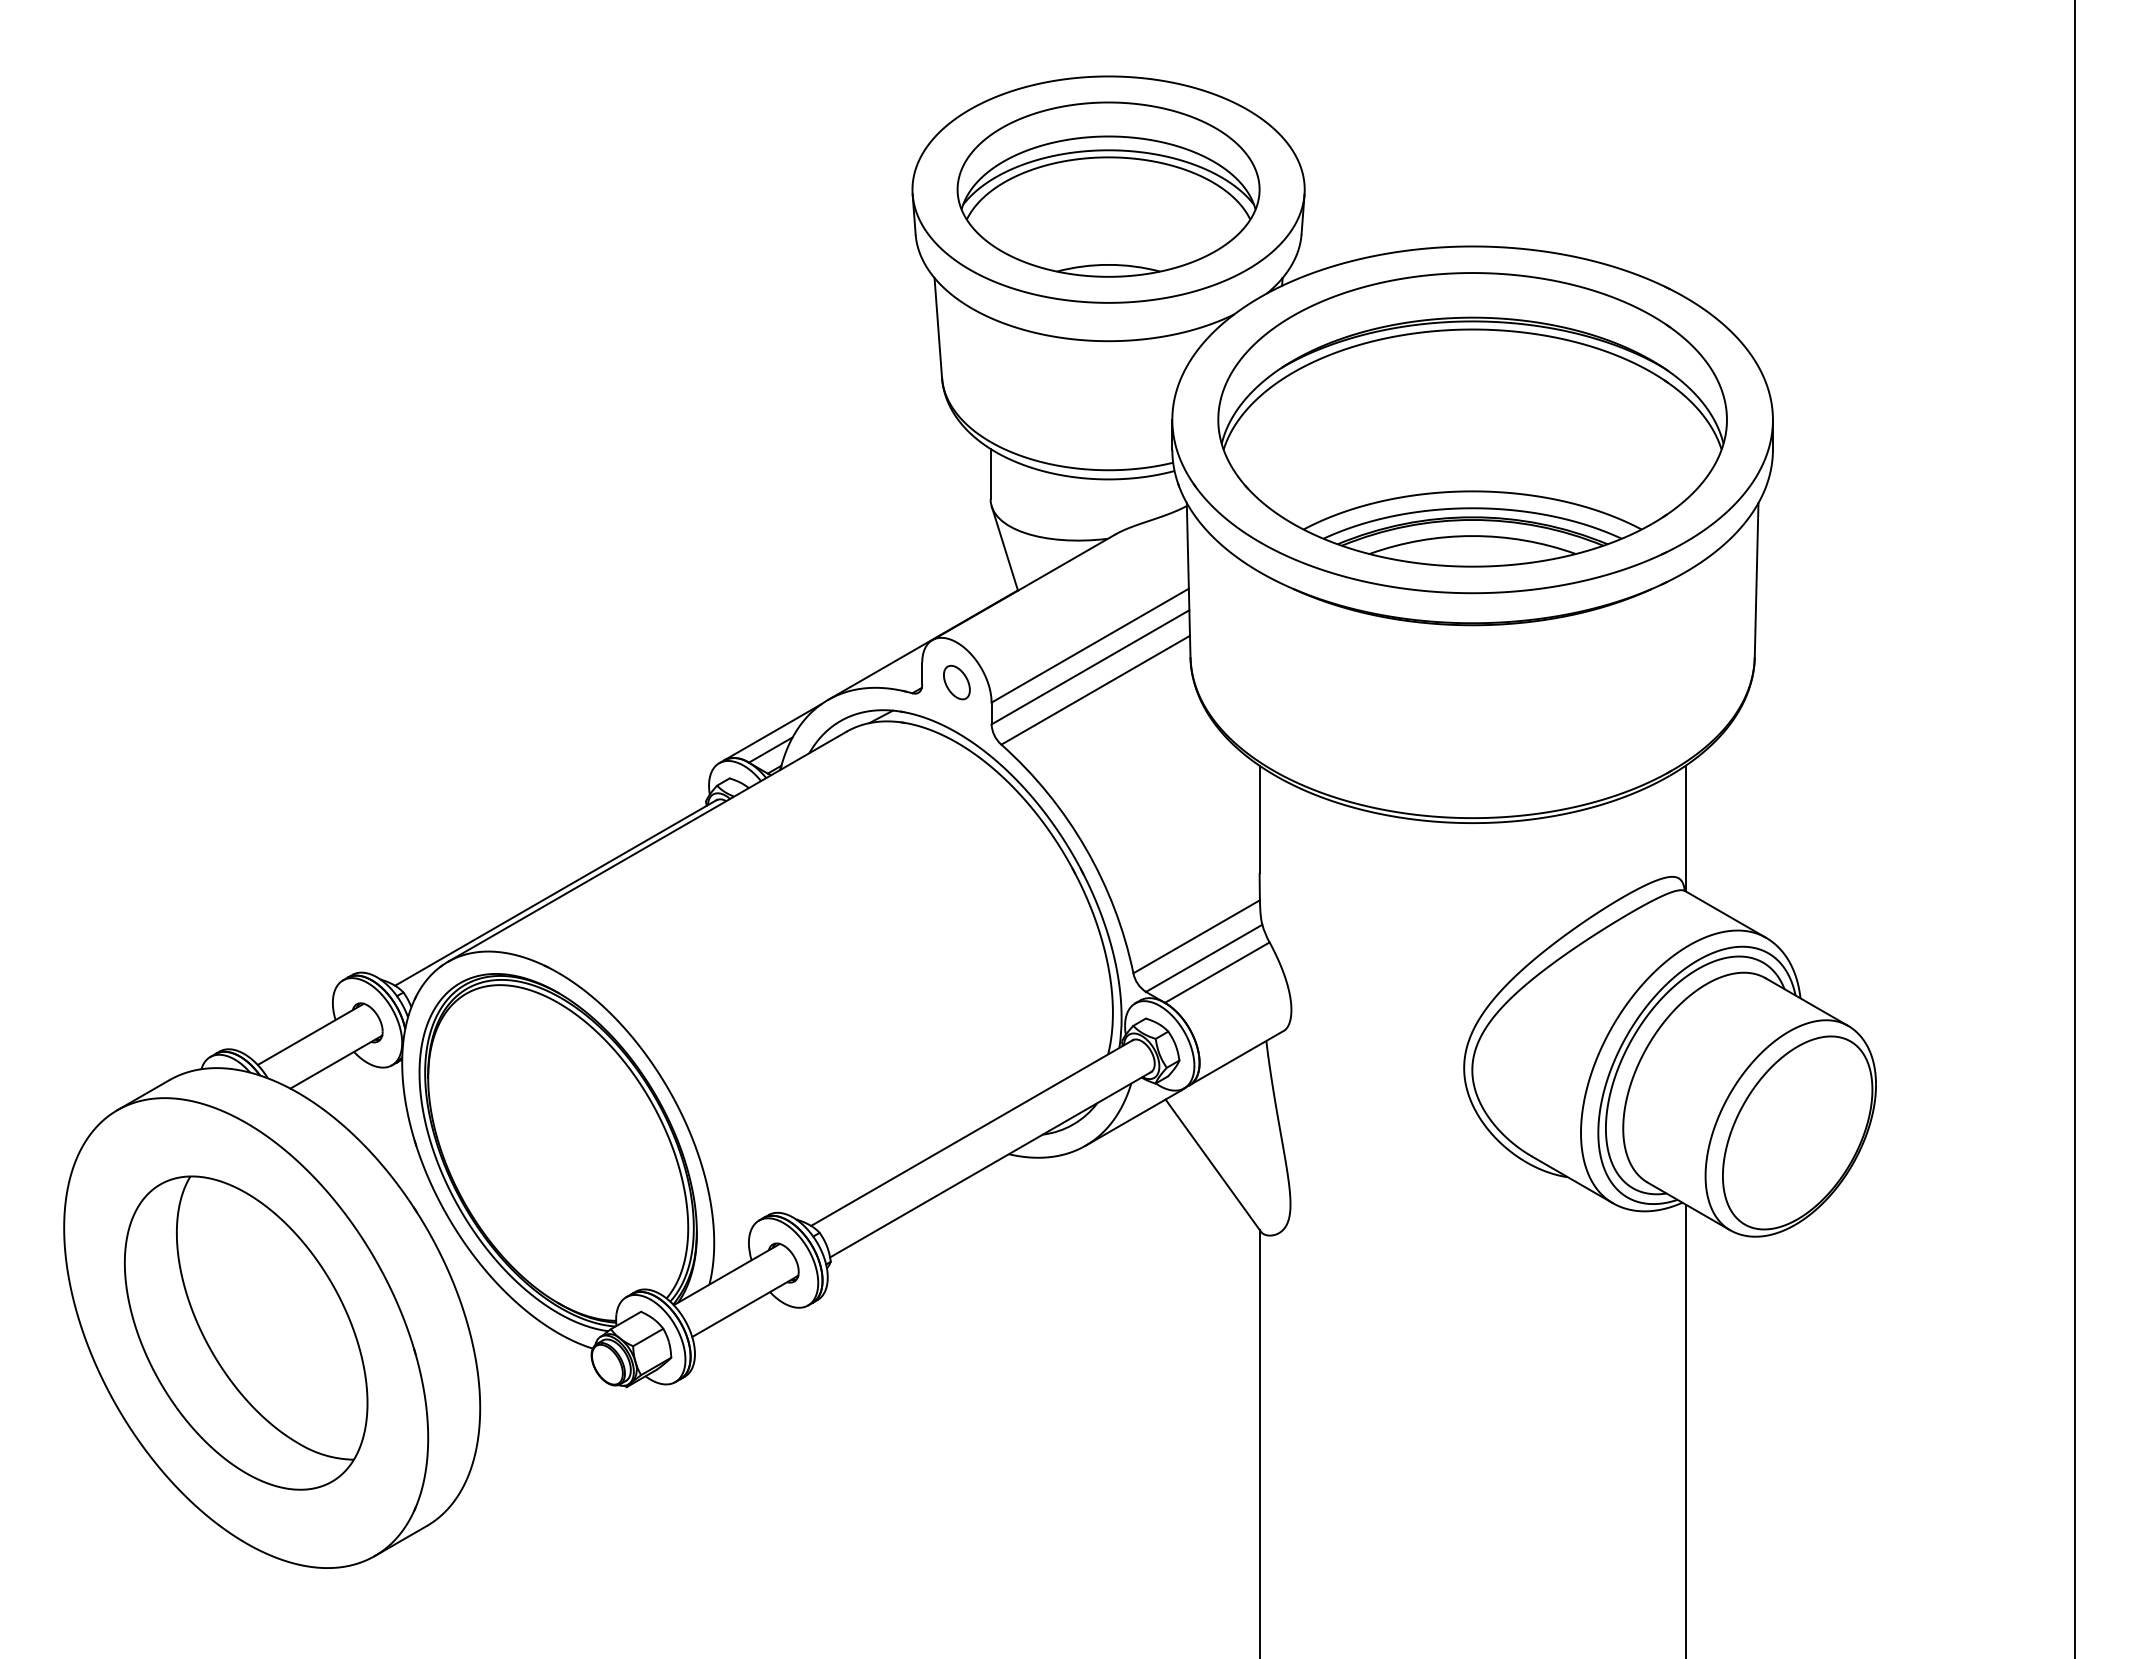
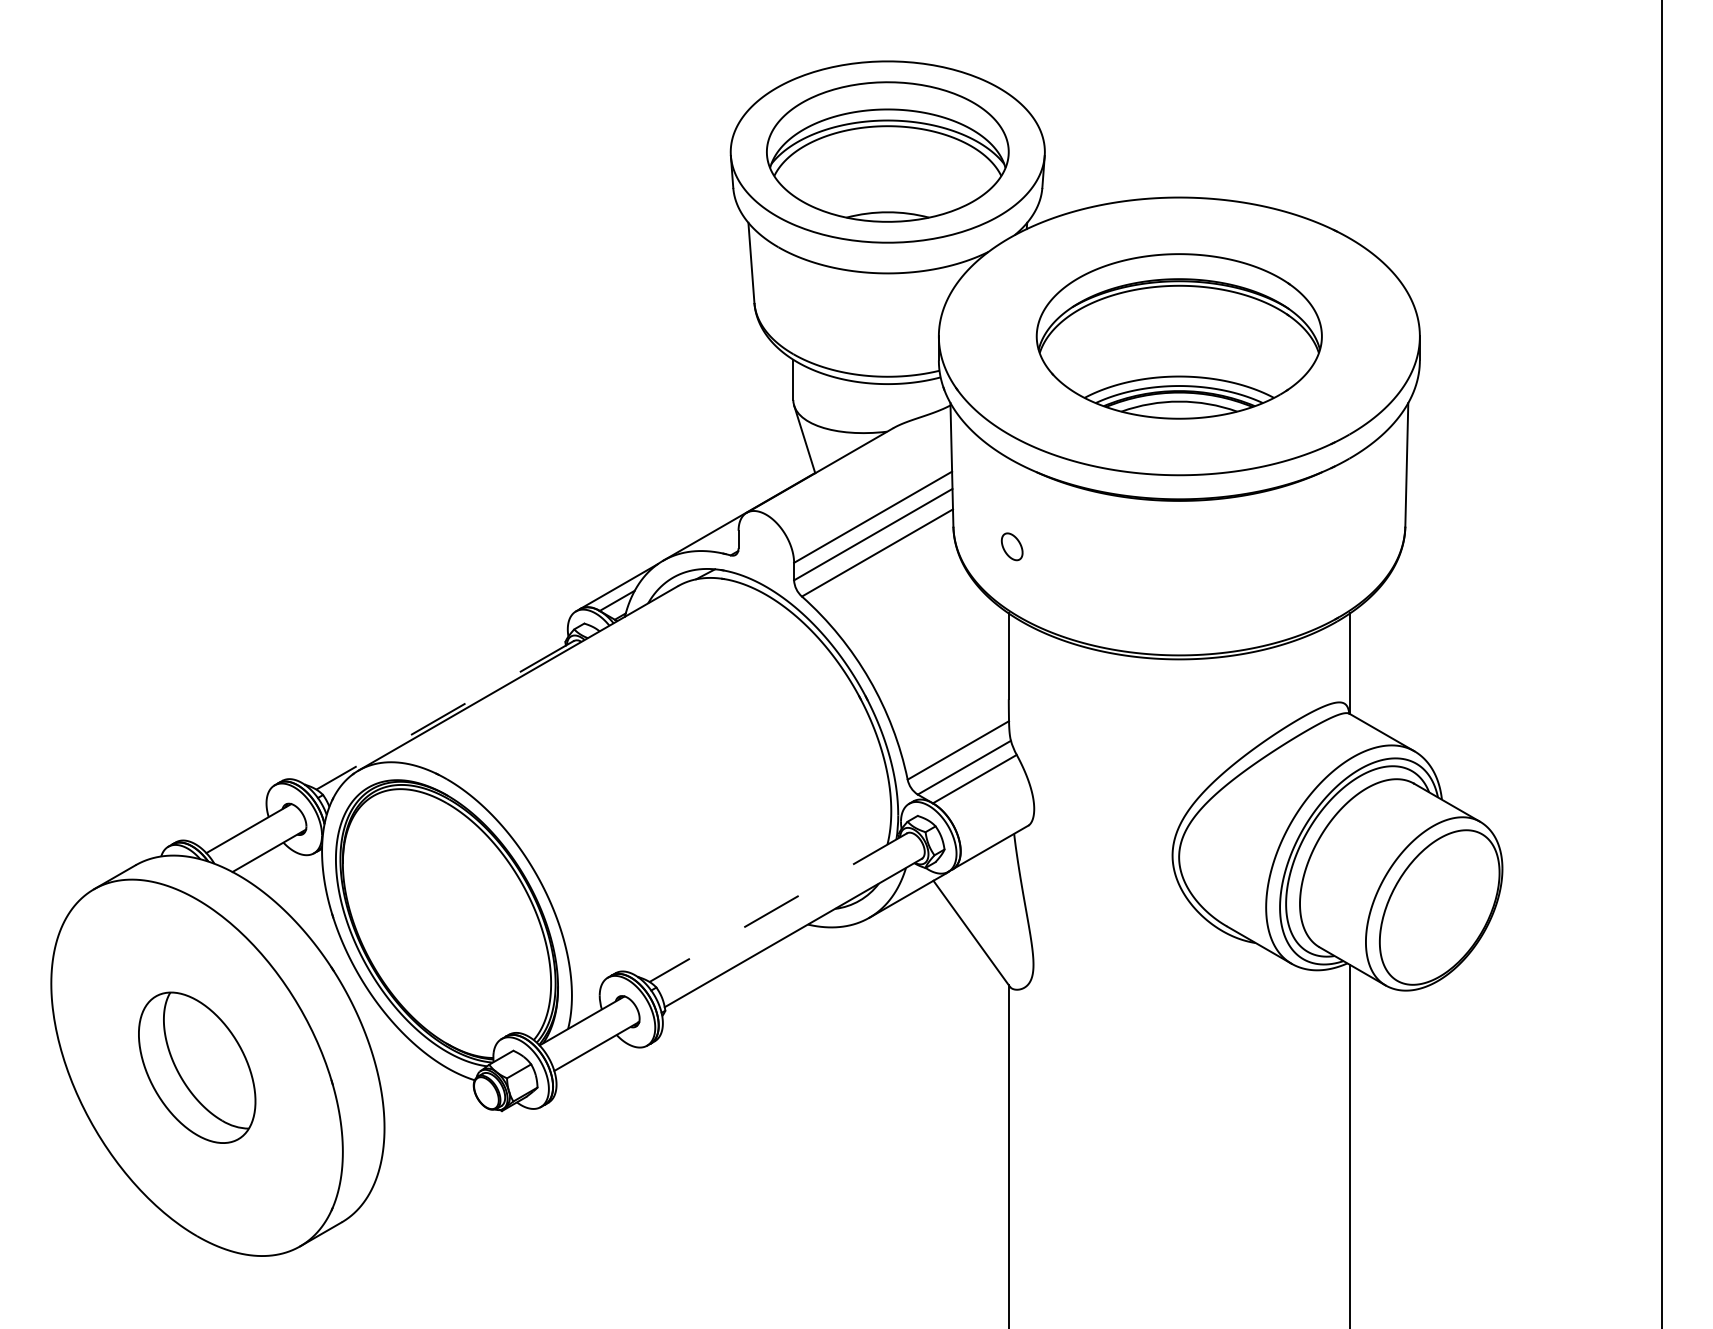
part: (1472, 419) -> (1179, 336), size x0.7
part: (956, 682) -> (1011, 546), moved
line: (556, 892) -> (445, 714), solid -> dashed
line: (972, 1132) -> (778, 907), solid -> dashed
part: (246, 1332) -> (197, 1067), size x0.6

